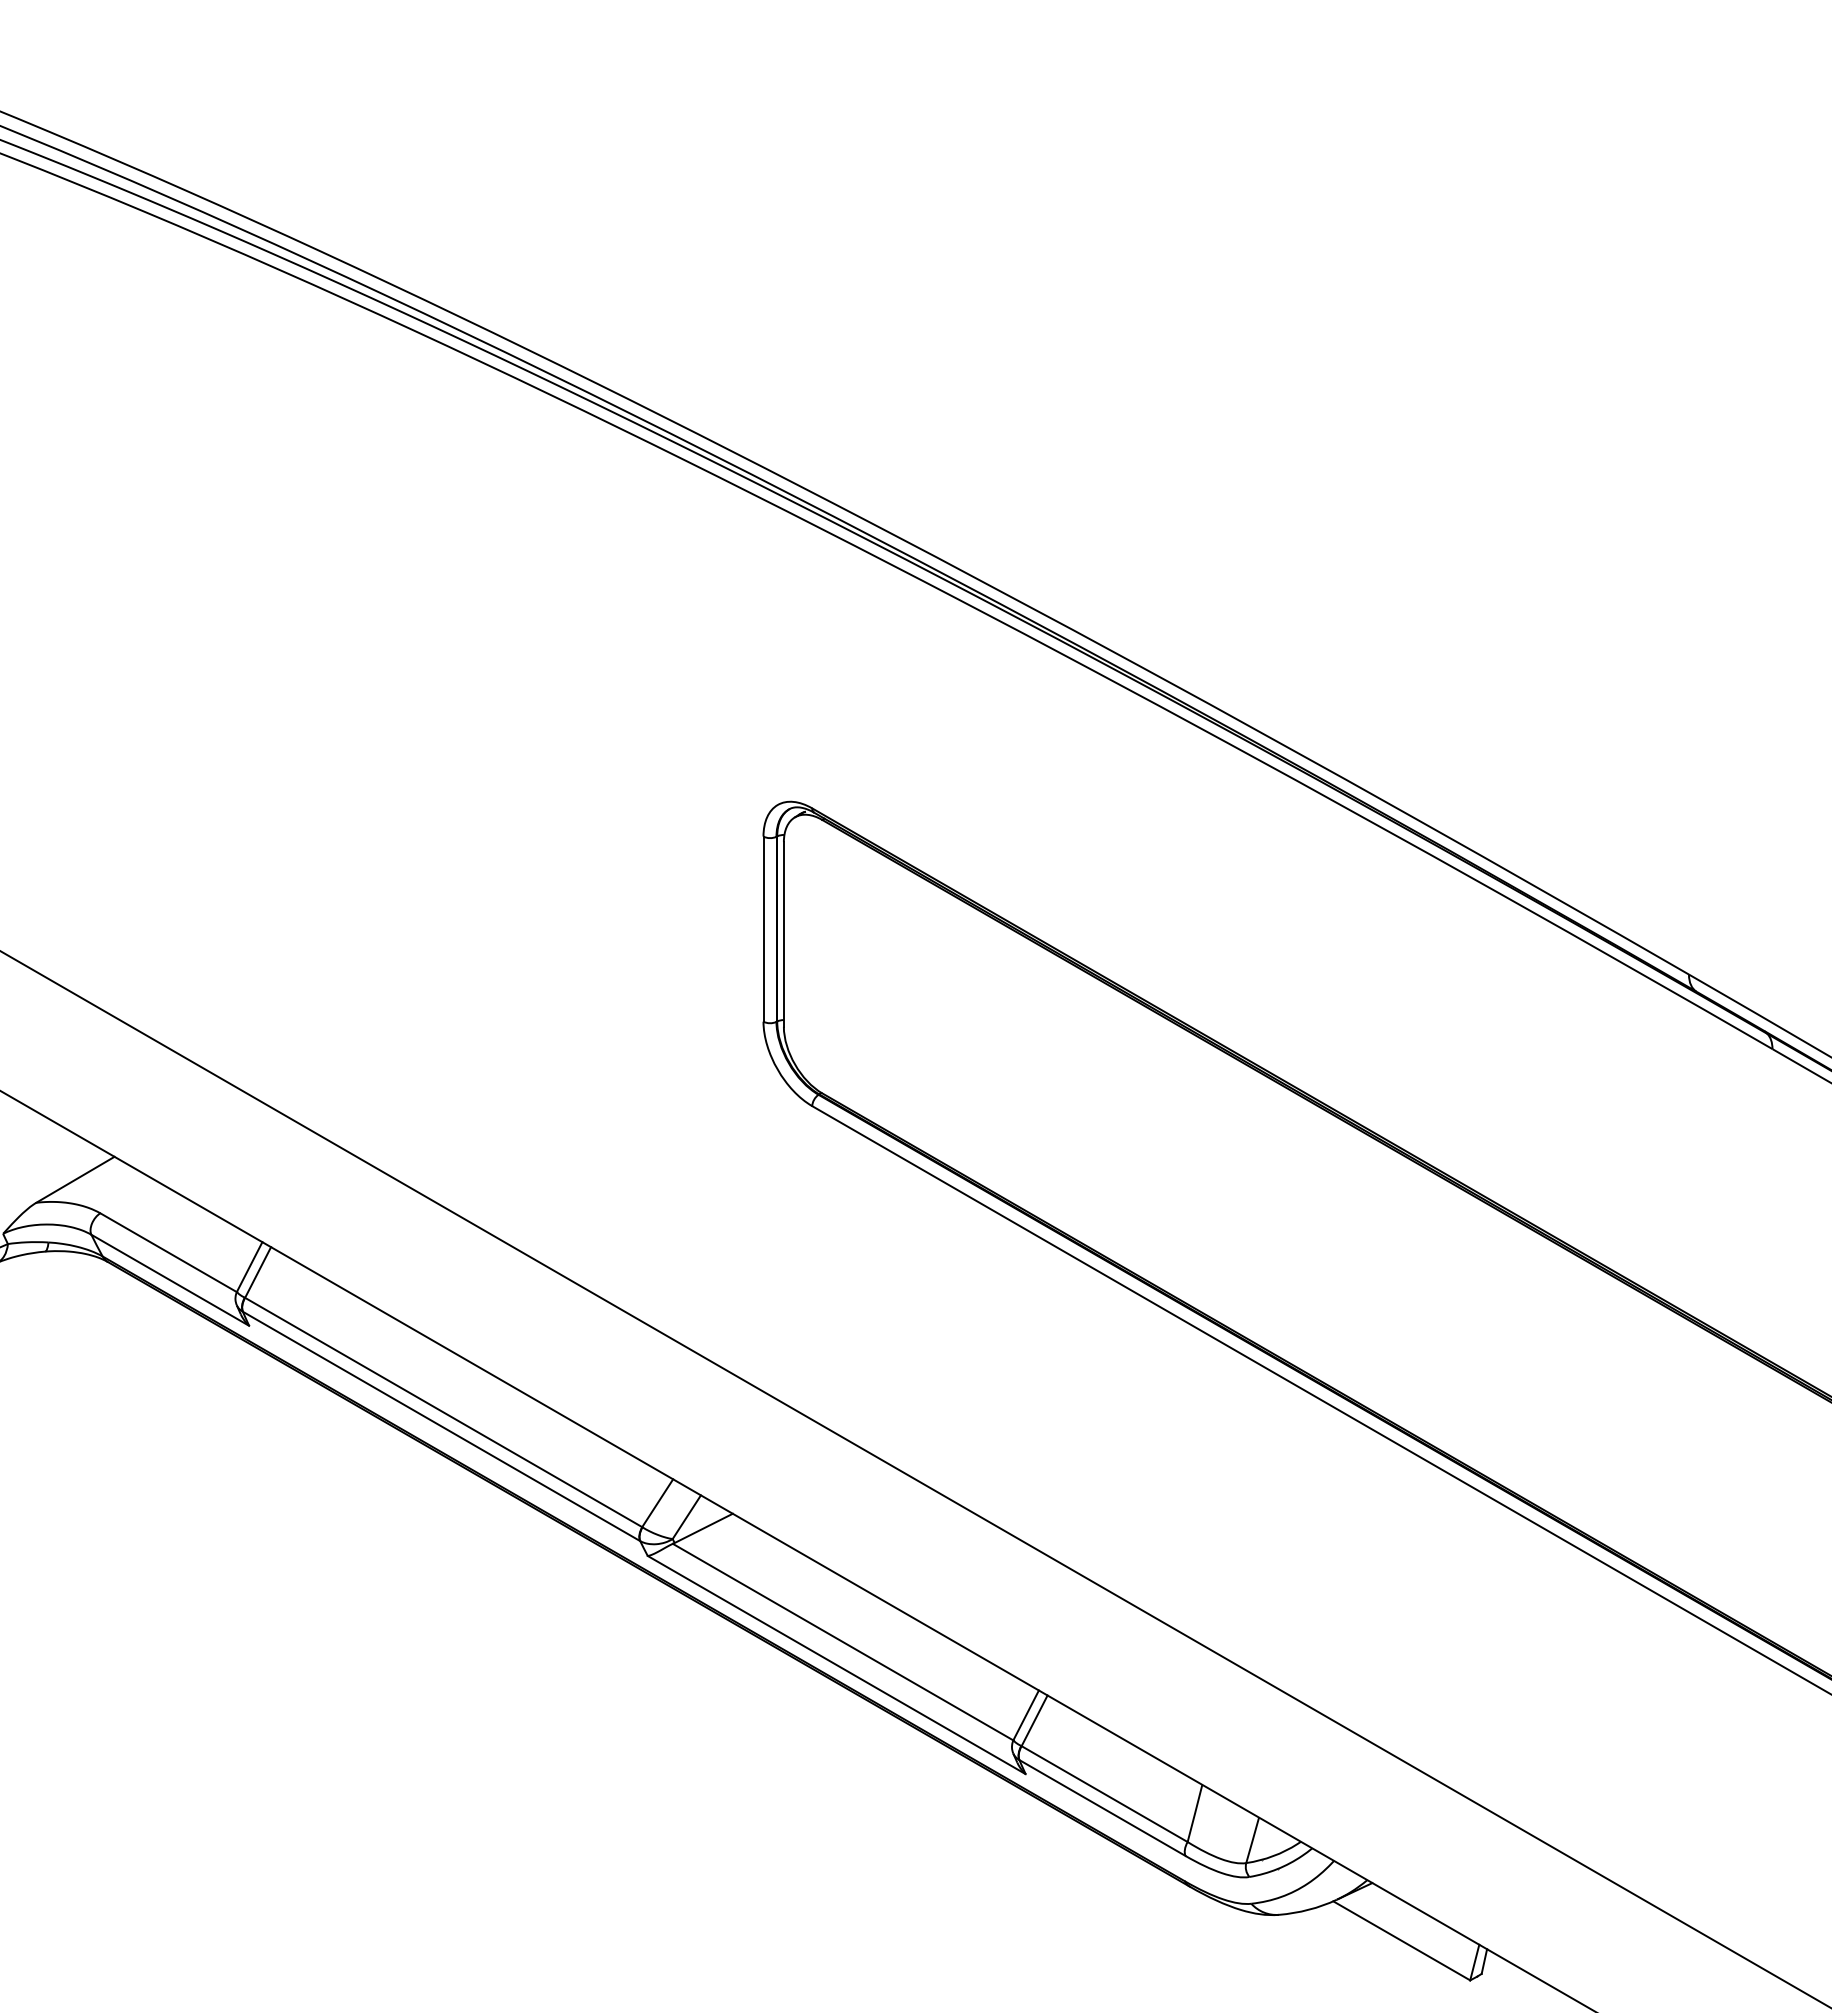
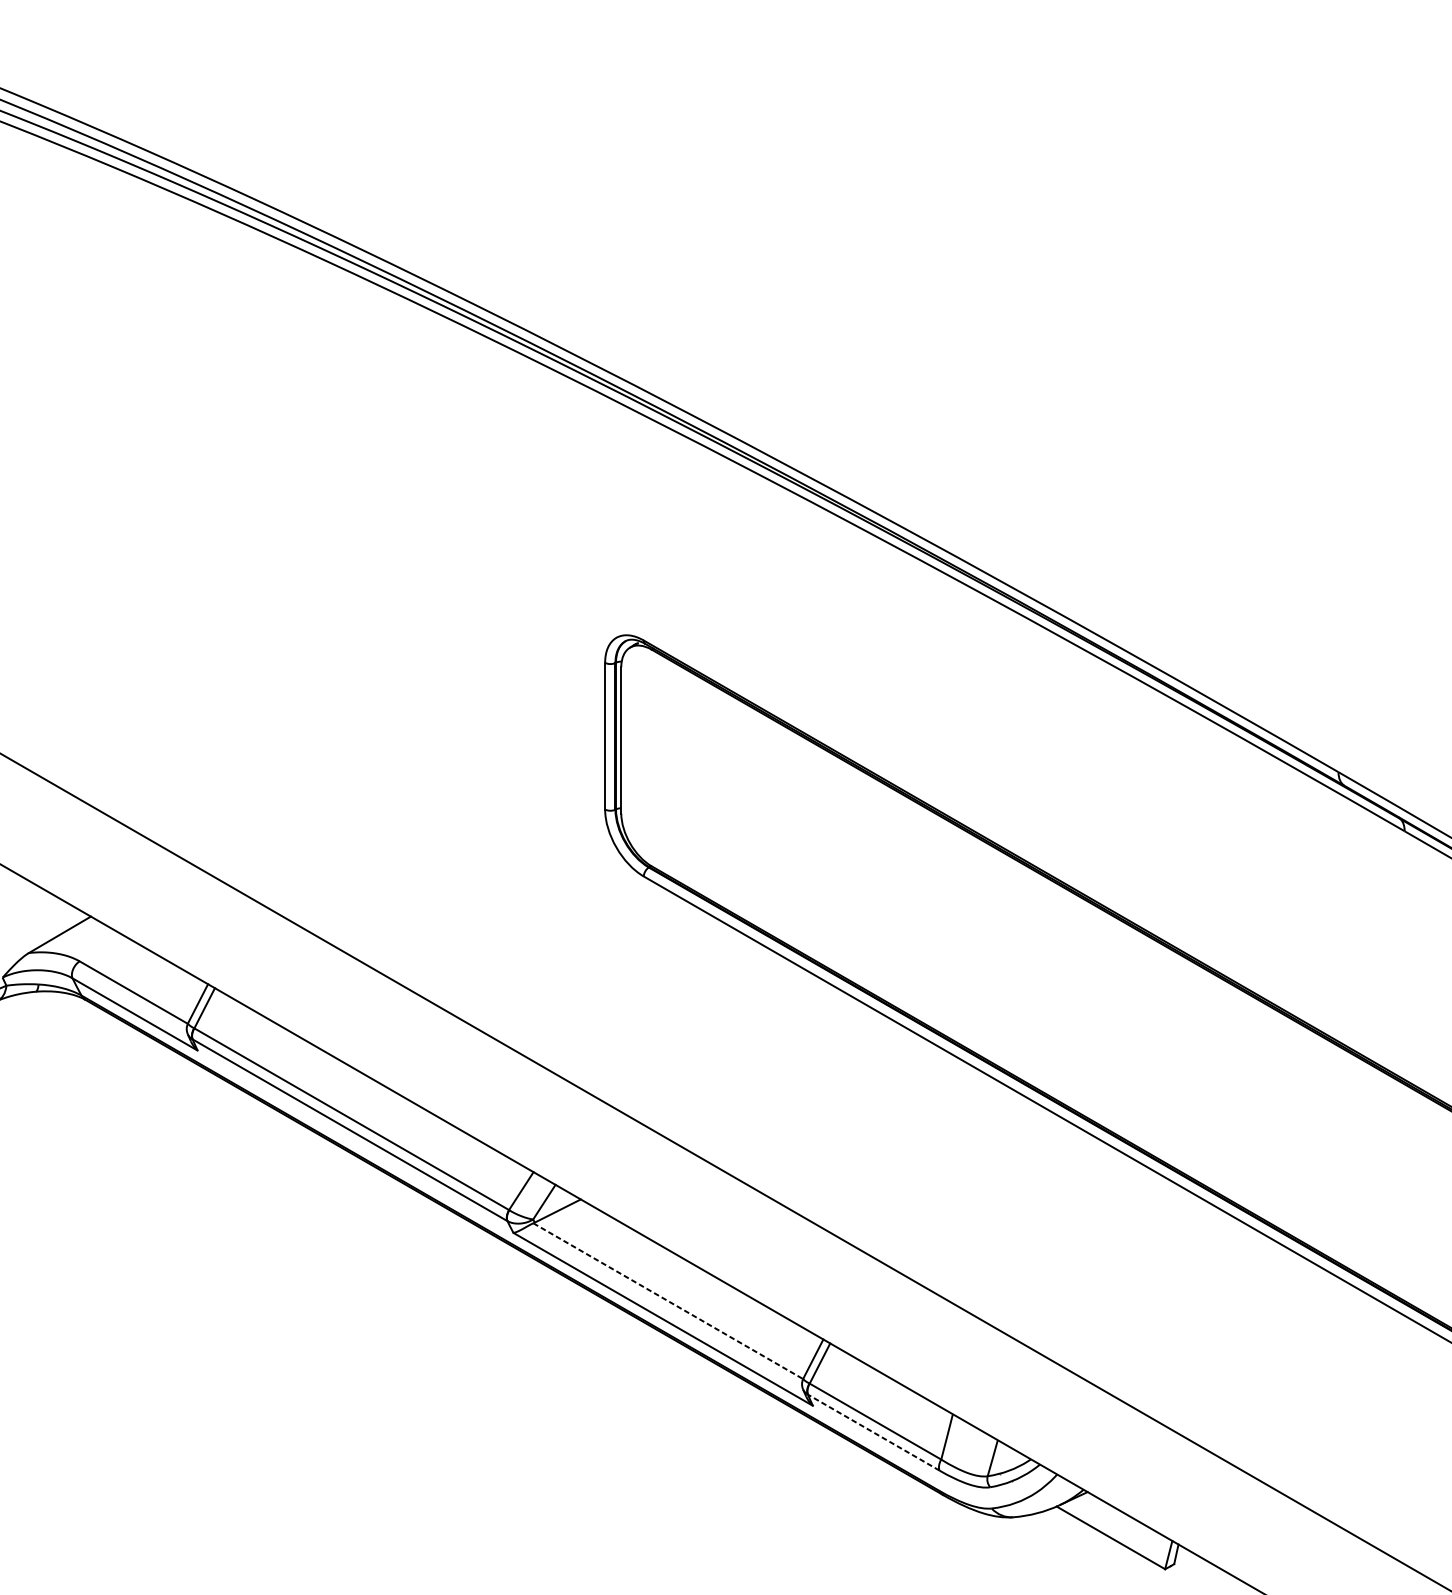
line: (843, 1642) -> (668, 1301), solid -> dashed
line: (1102, 1808) -> (873, 1433), solid -> dashed

